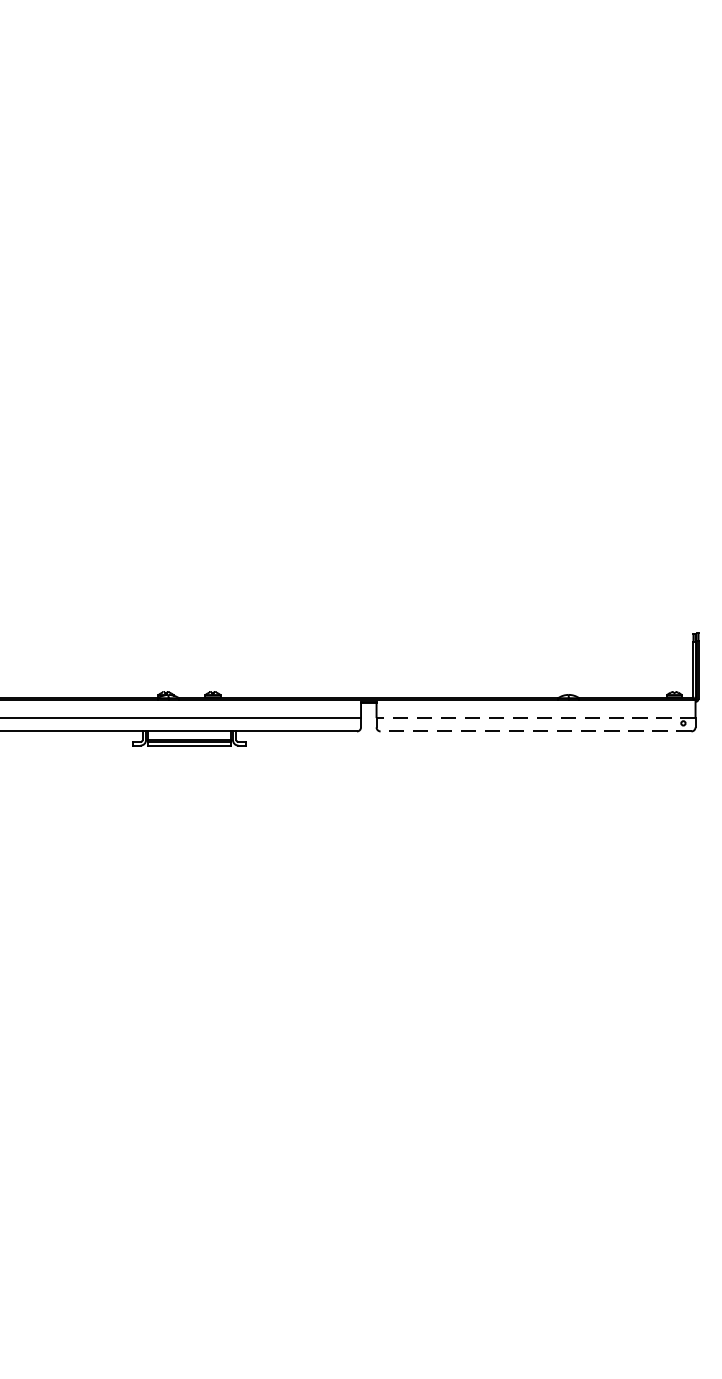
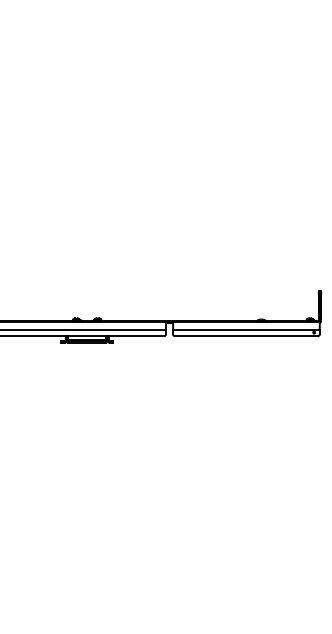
line: (533, 718) -> (245, 330), dashed -> solid
line: (533, 731) -> (245, 336), dashed -> solid

